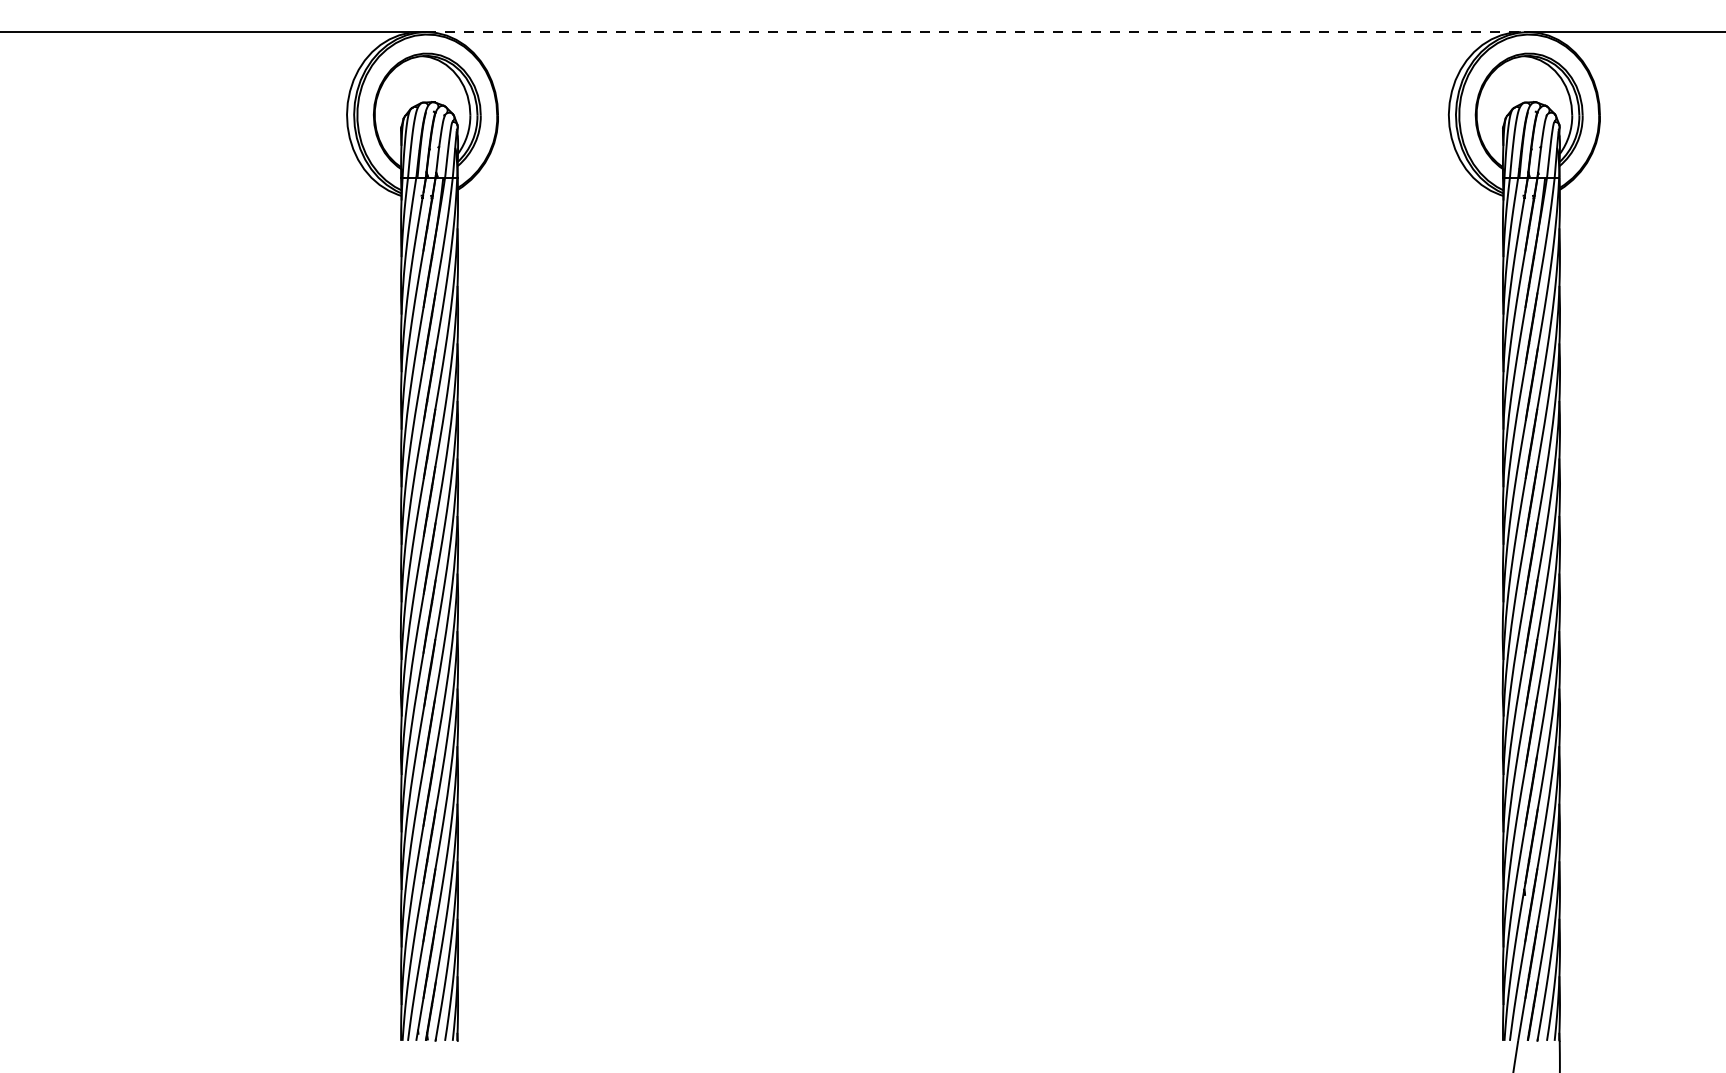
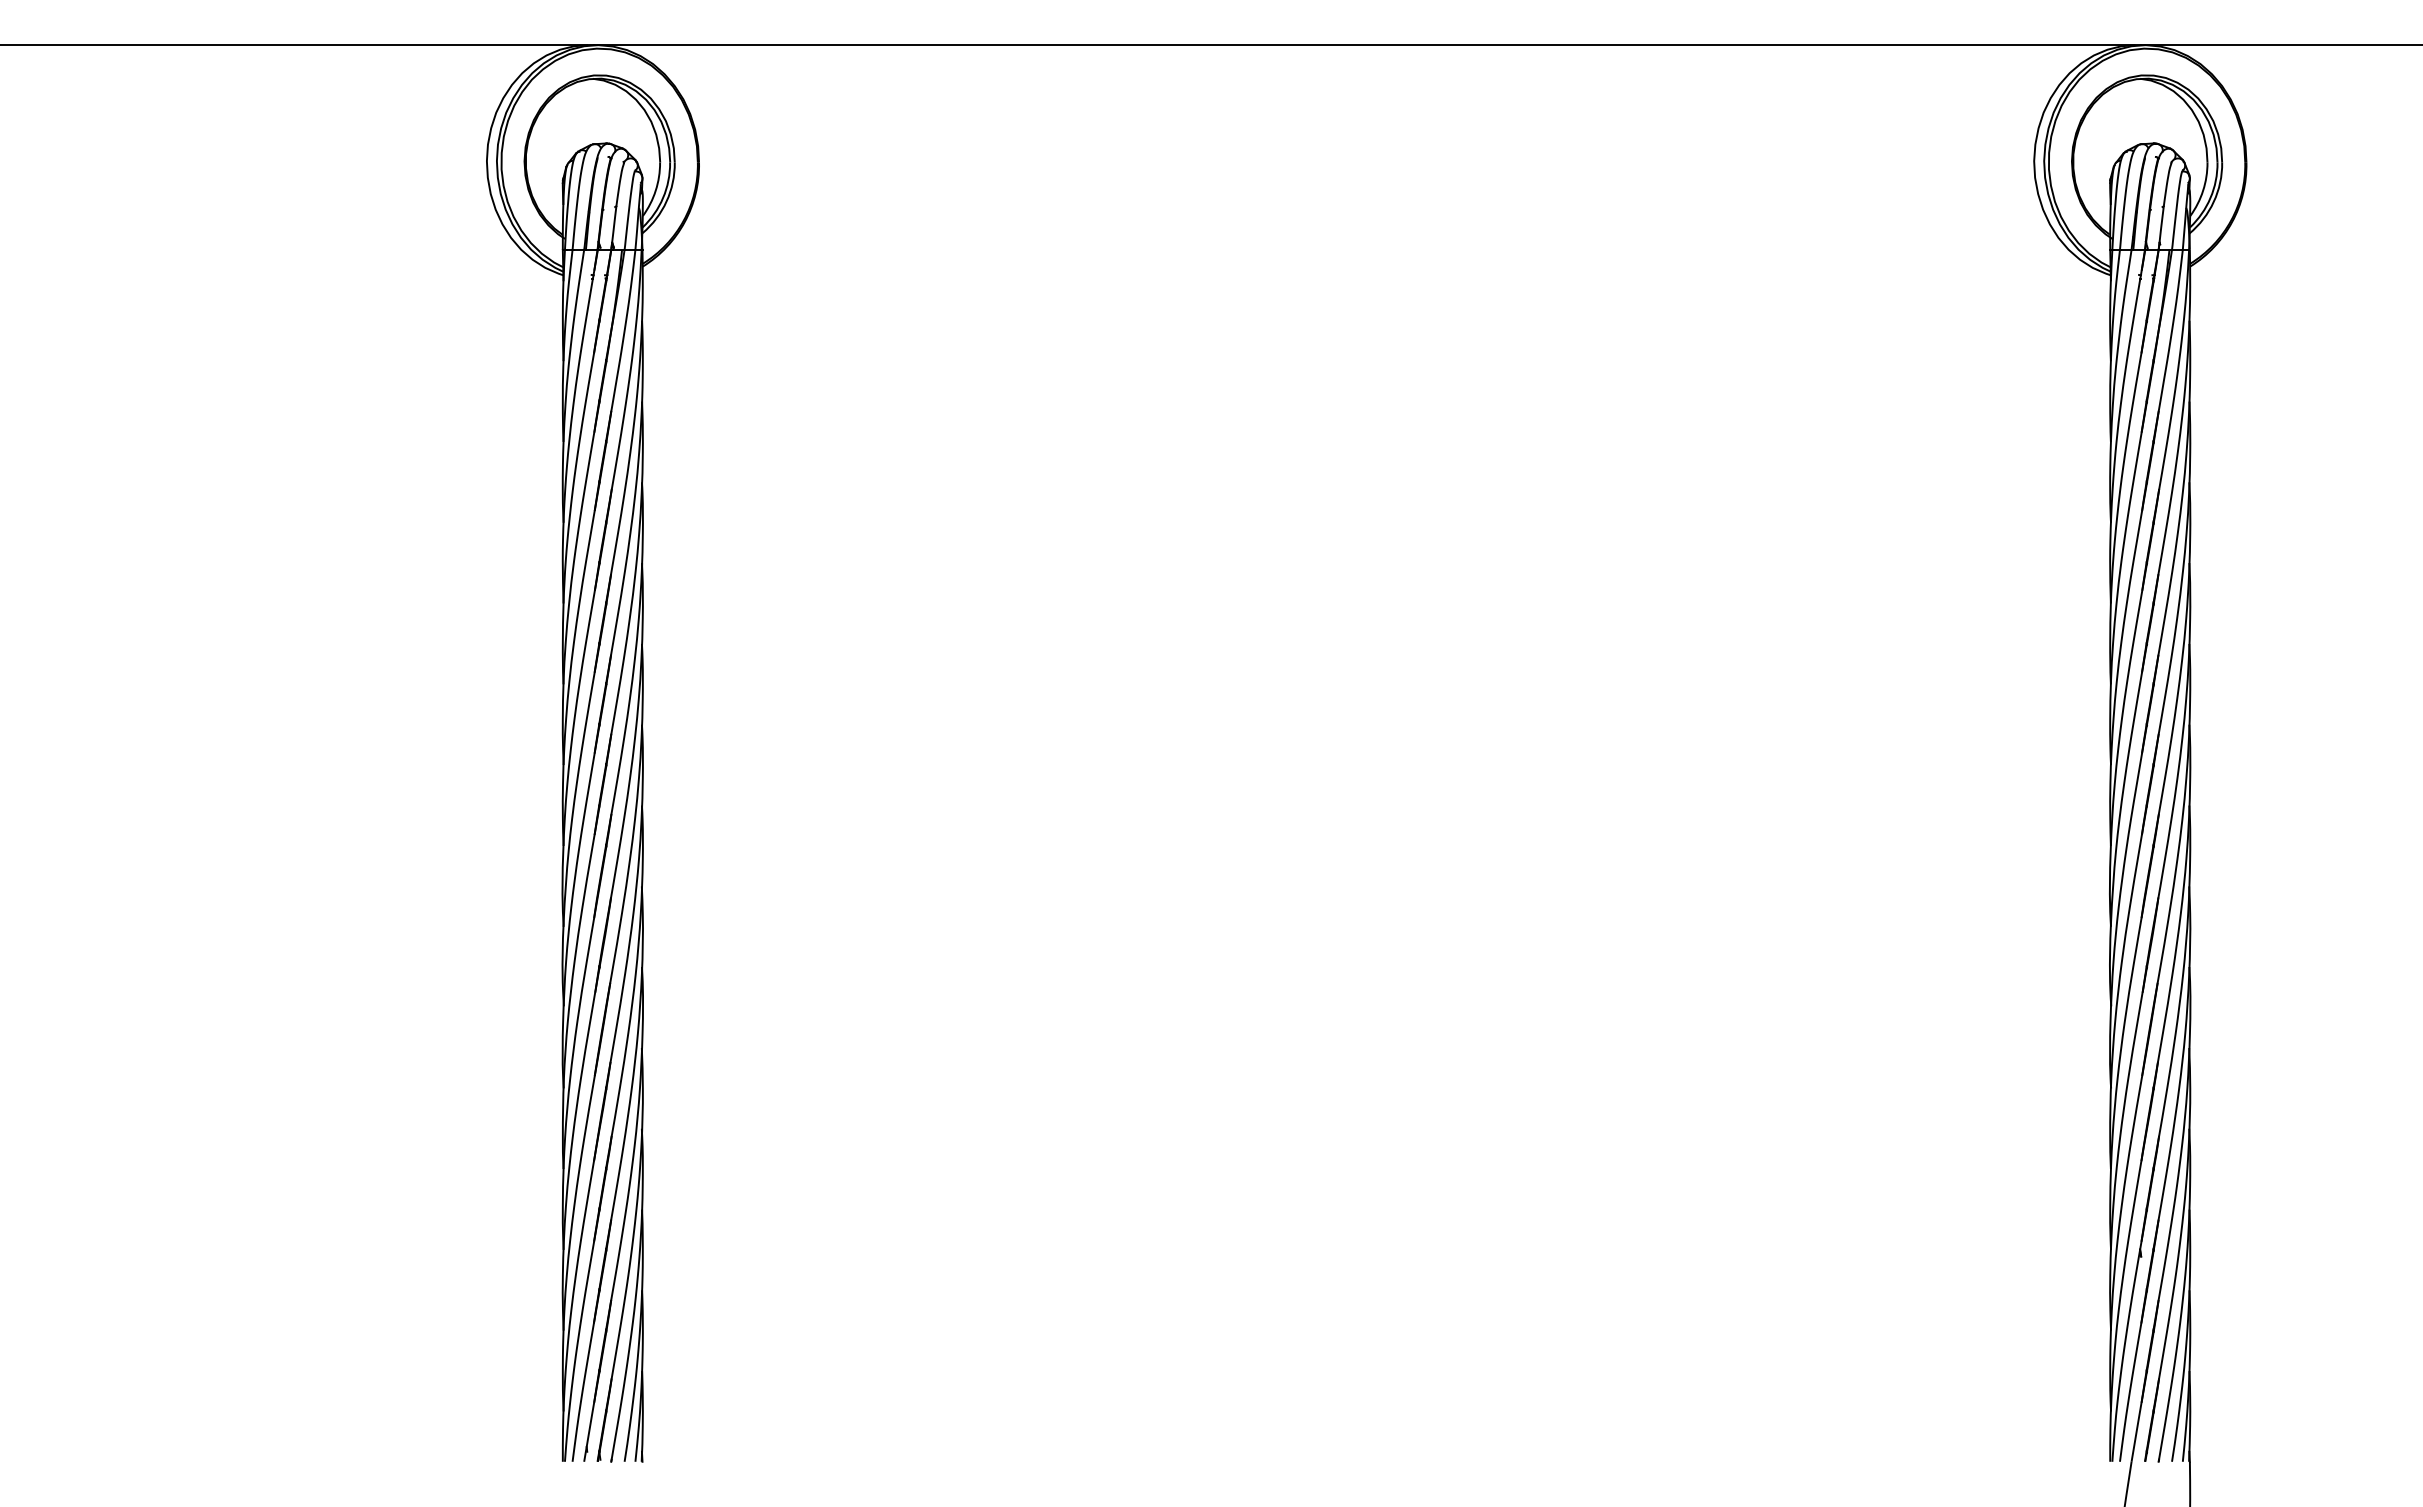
line: (975, 32) -> (1369, 45), dashed -> solid

